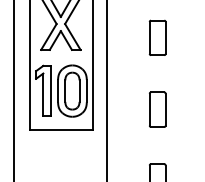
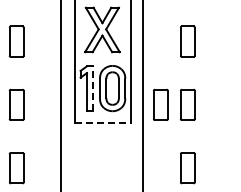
line: (50, 91) -> (93, 88), solid -> dashed
part: (126, 109) -> (160, 104), added
line: (60, 129) -> (102, 122), solid -> dashed

